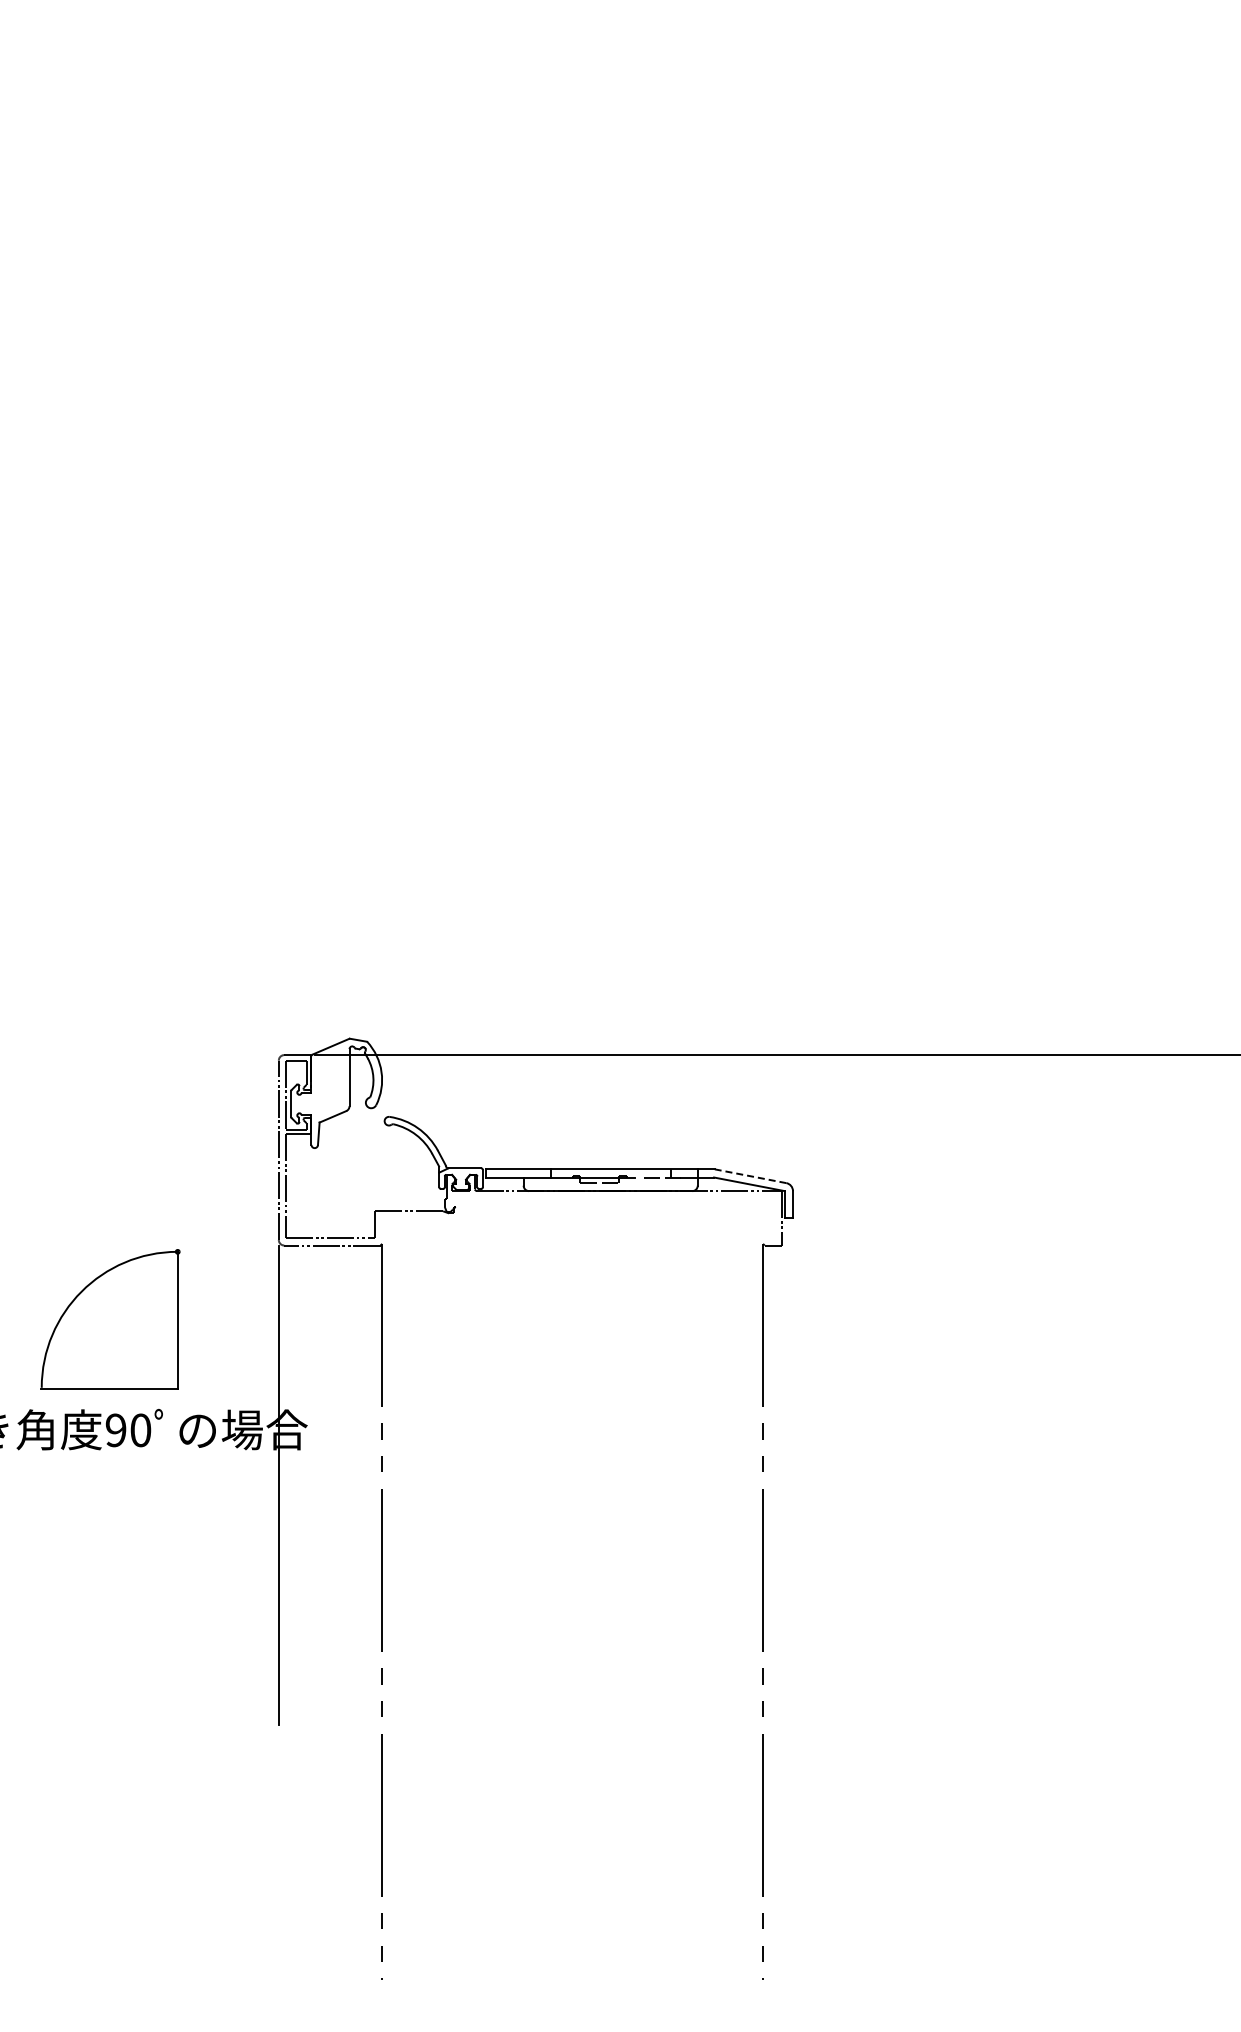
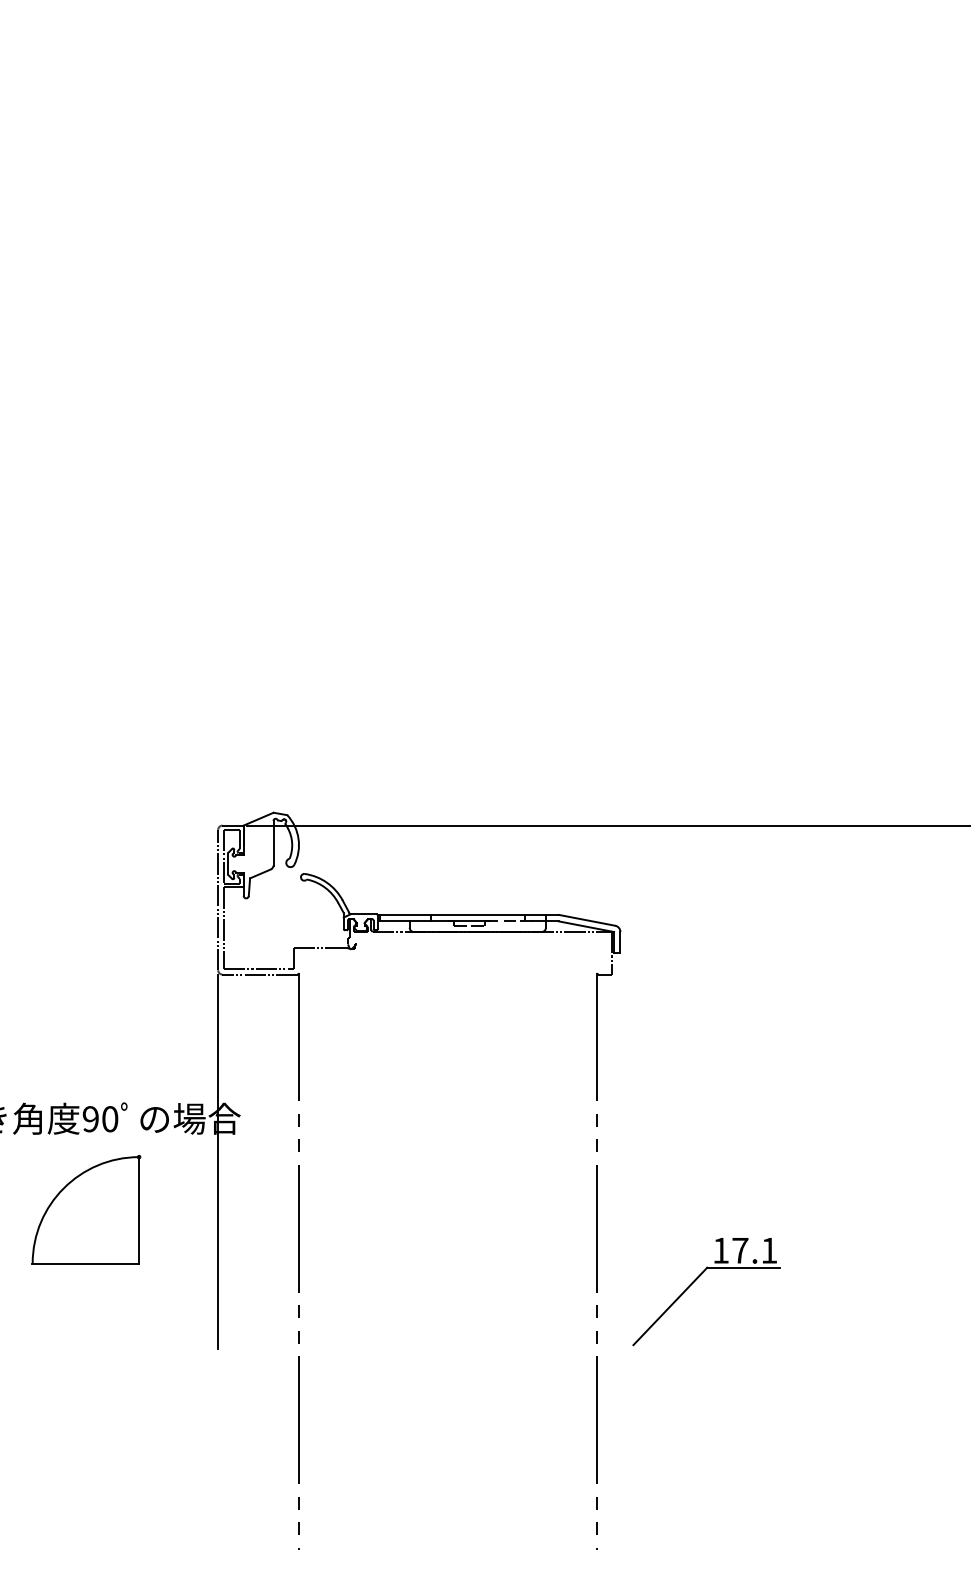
line: (750, 1176) -> (587, 920), dashed -> solid
part: (110, 1319) -> (86, 1210), moved
part: (888, 1637) -> (695, 1281), added

